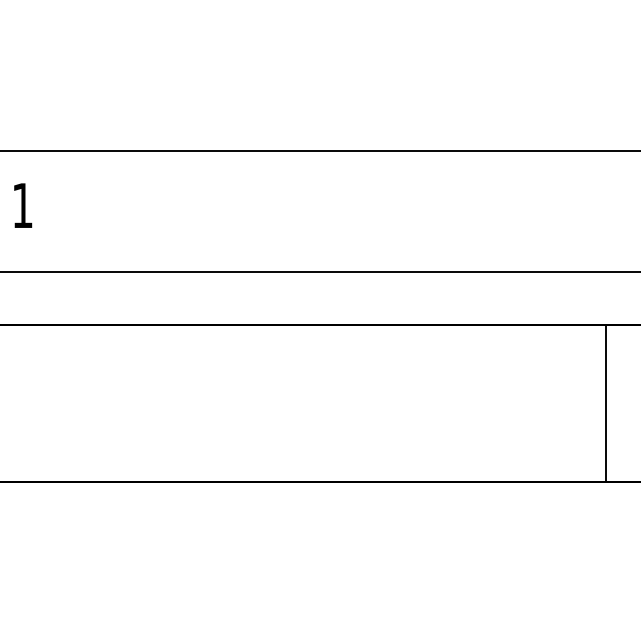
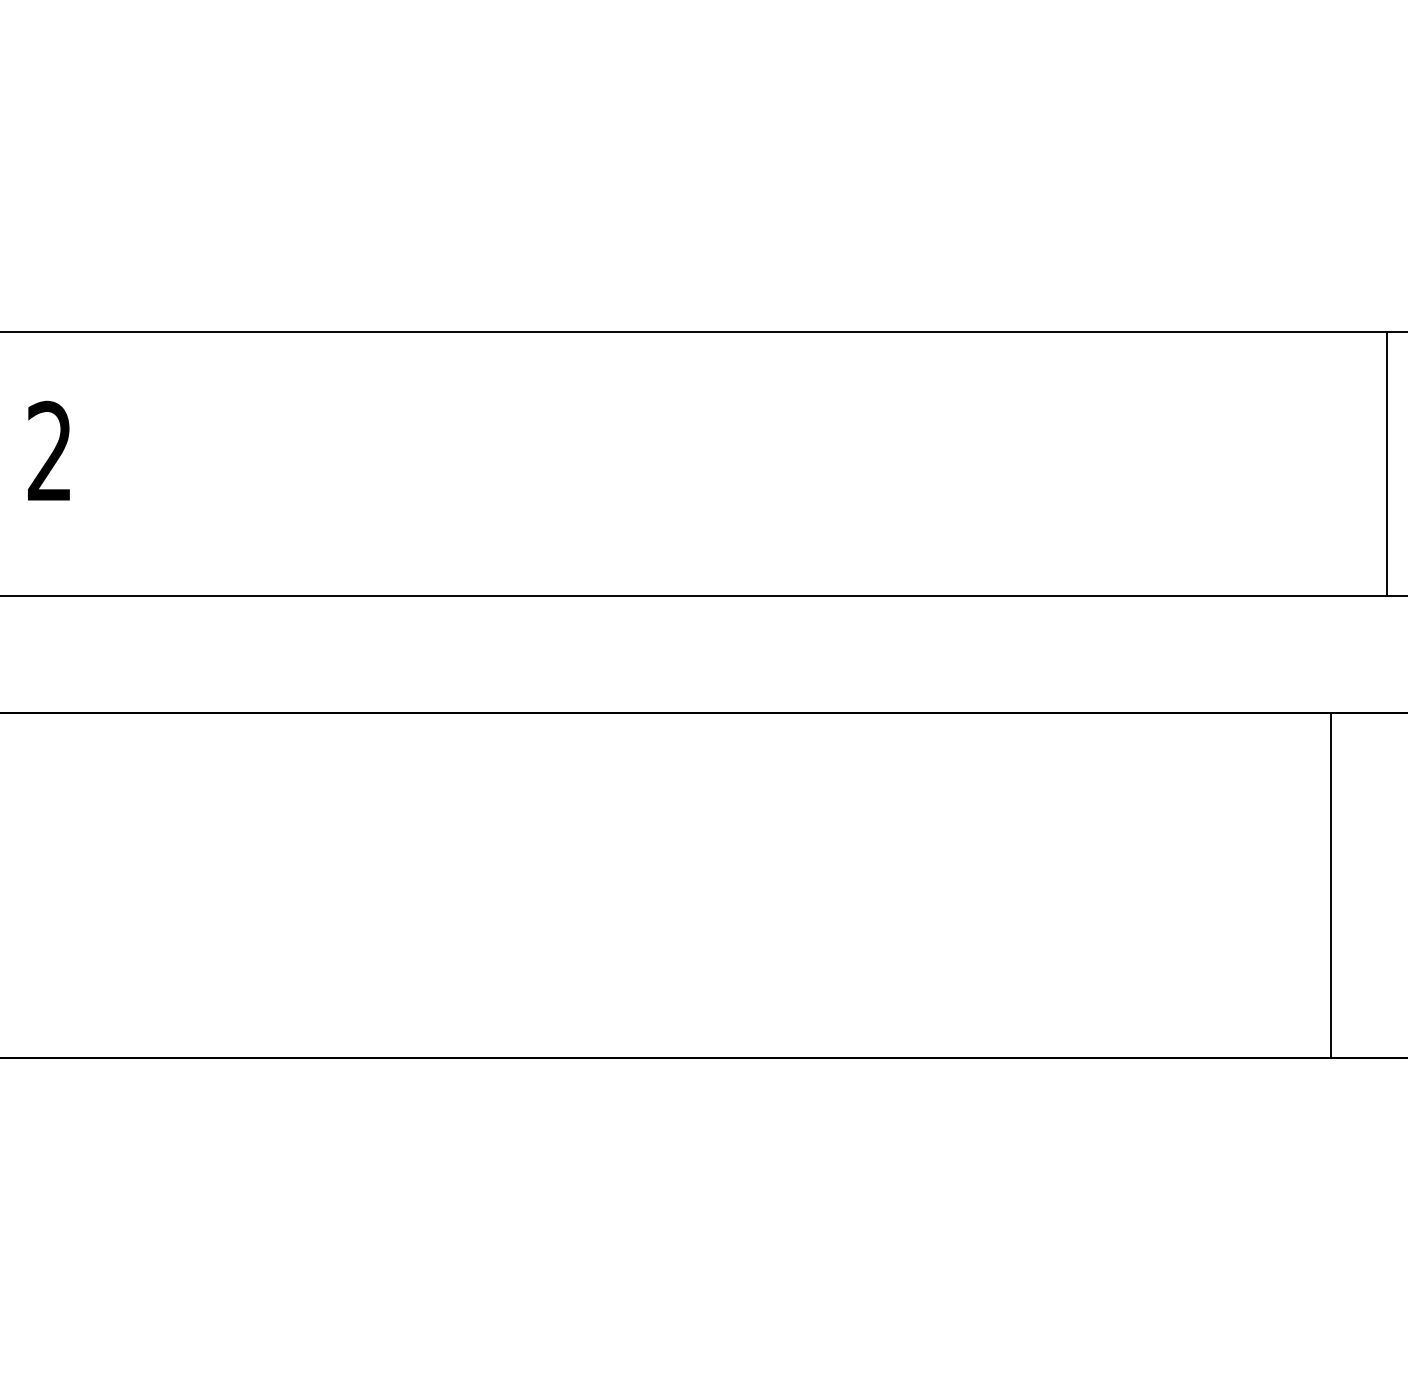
text: (22, 204) -> (49, 448), 1 -> 2
line: (631, 211) -> (1387, 464), added

